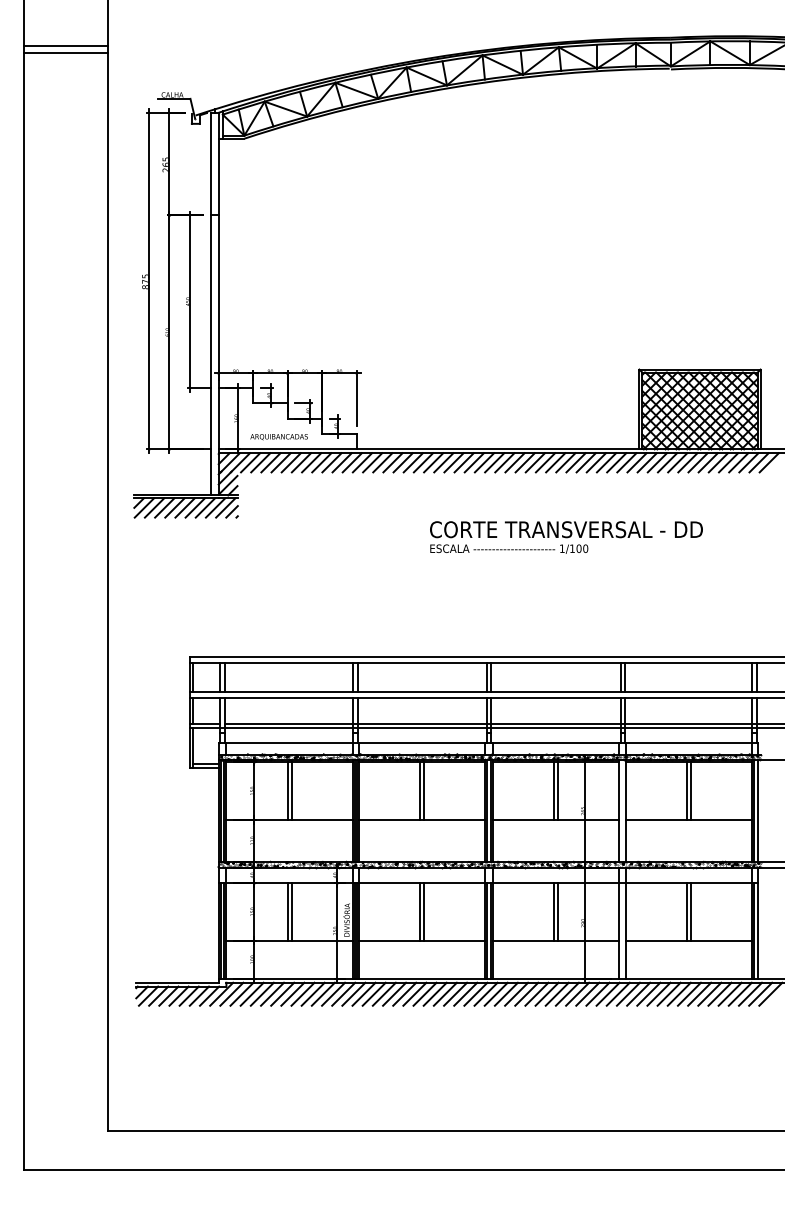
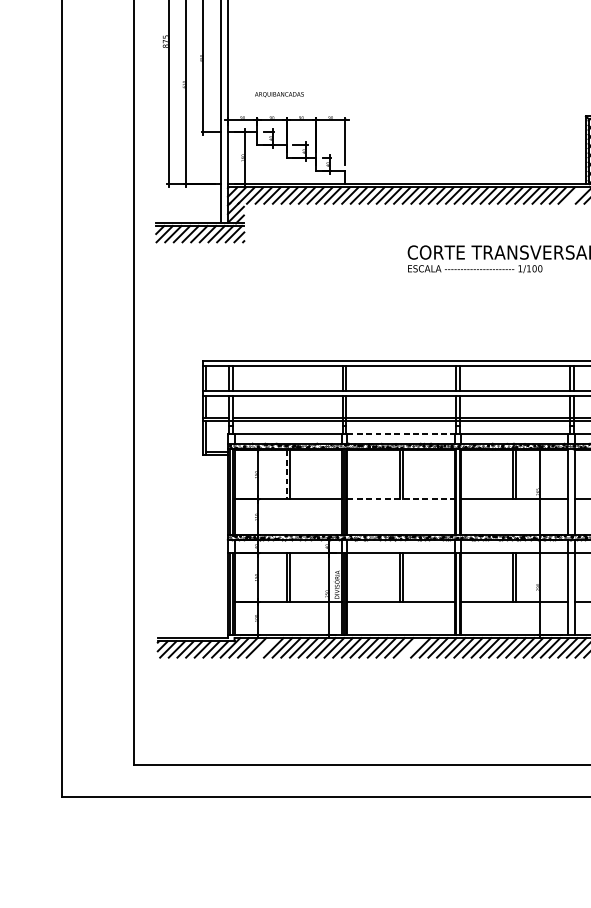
text: (278, 437) -> (278, 94), moved
line: (626, 462) -> (574, 195), removed
line: (422, 743) -> (401, 434), solid -> dashed
line: (287, 791) -> (286, 475), solid -> dashed
line: (422, 819) -> (401, 499), solid -> dashed
line: (261, 993) -> (264, 647), removed
line: (434, 993) -> (411, 647), removed

